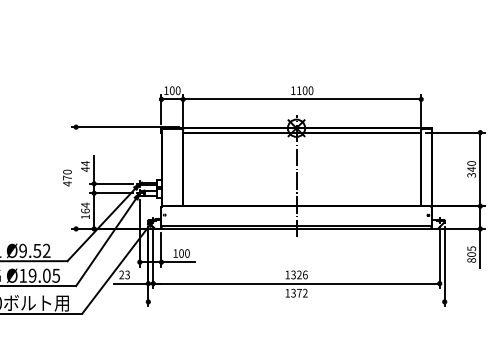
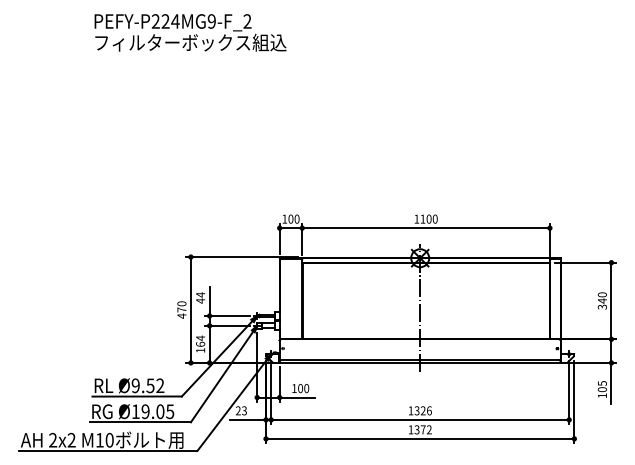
line: (75, 177) -> (190, 309), added
text: (470, 260) -> (601, 395), 805 -> 105
line: (296, 301) -> (420, 438), added

